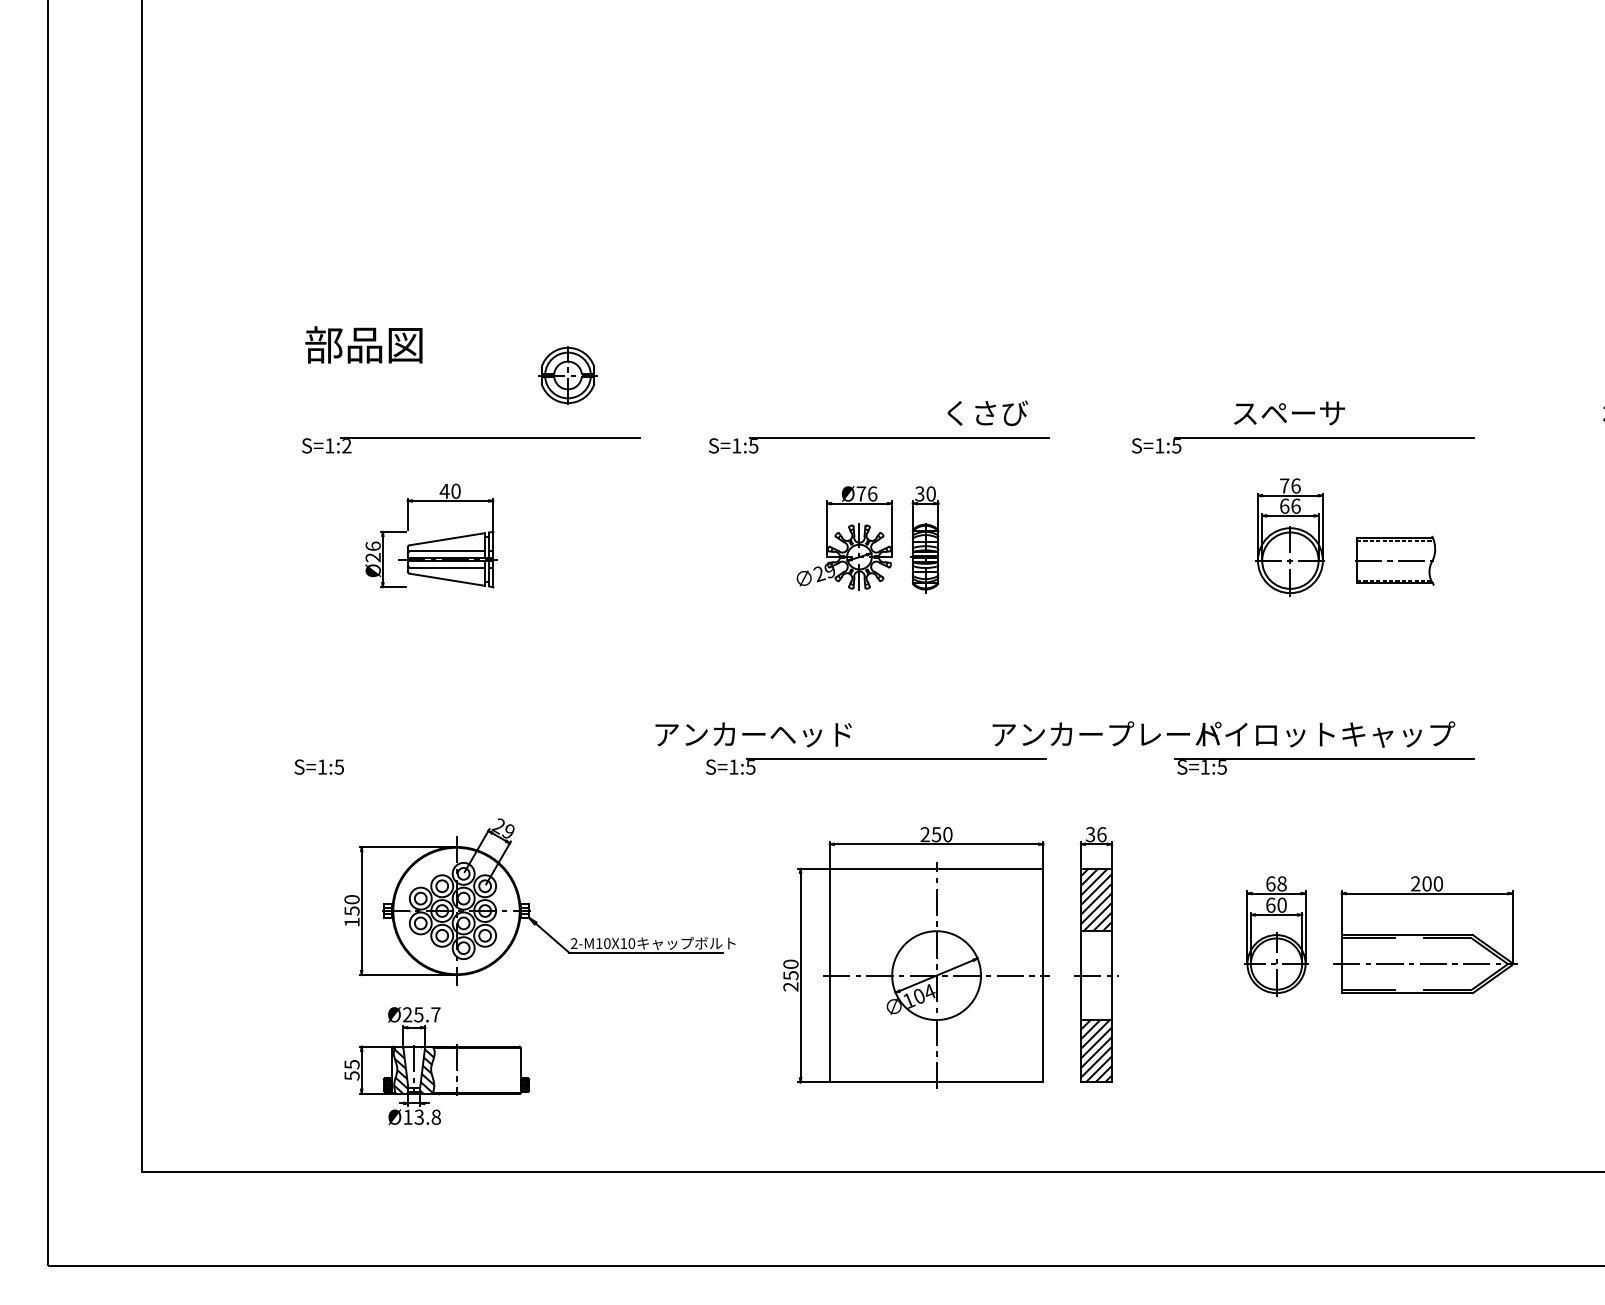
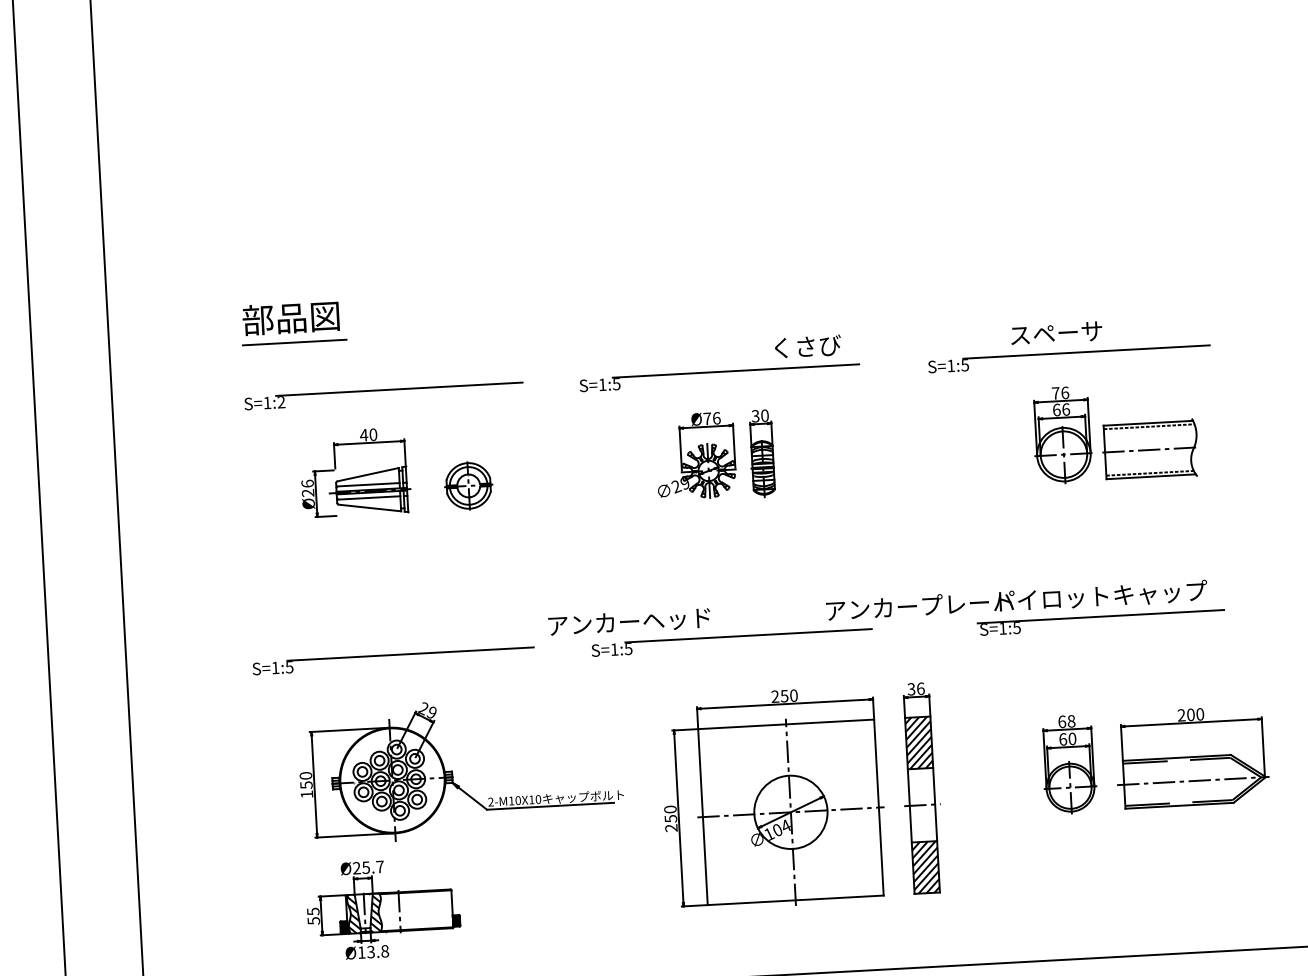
line: (366, 374) -> (294, 342), added
part: (567, 375) -> (468, 485), moved
part: (1395, 560) -> (1150, 449), size x1.43
line: (486, 759) -> (410, 654), added

